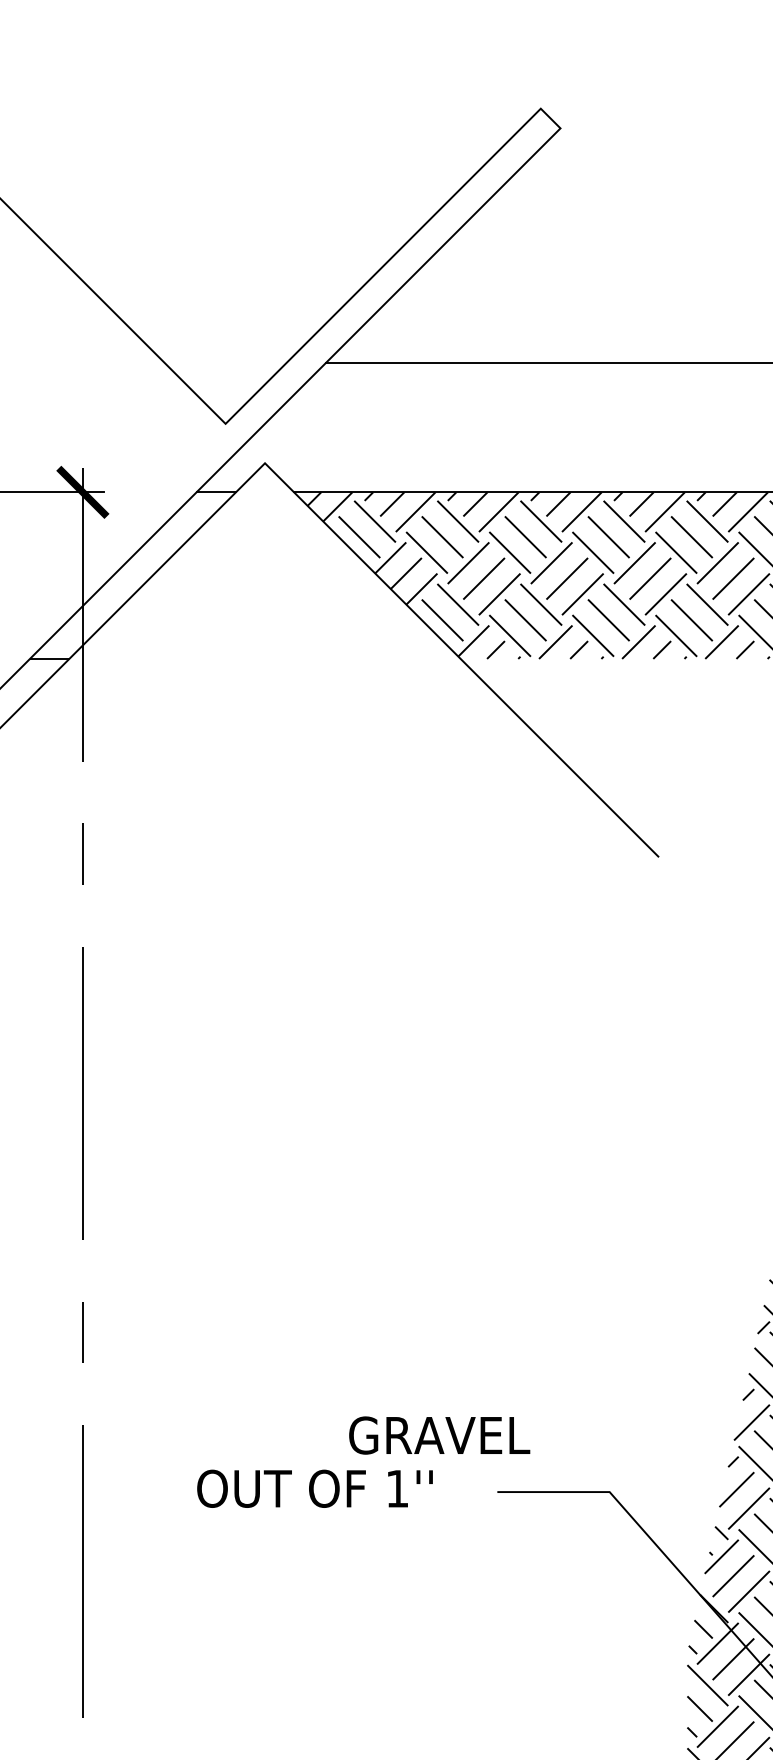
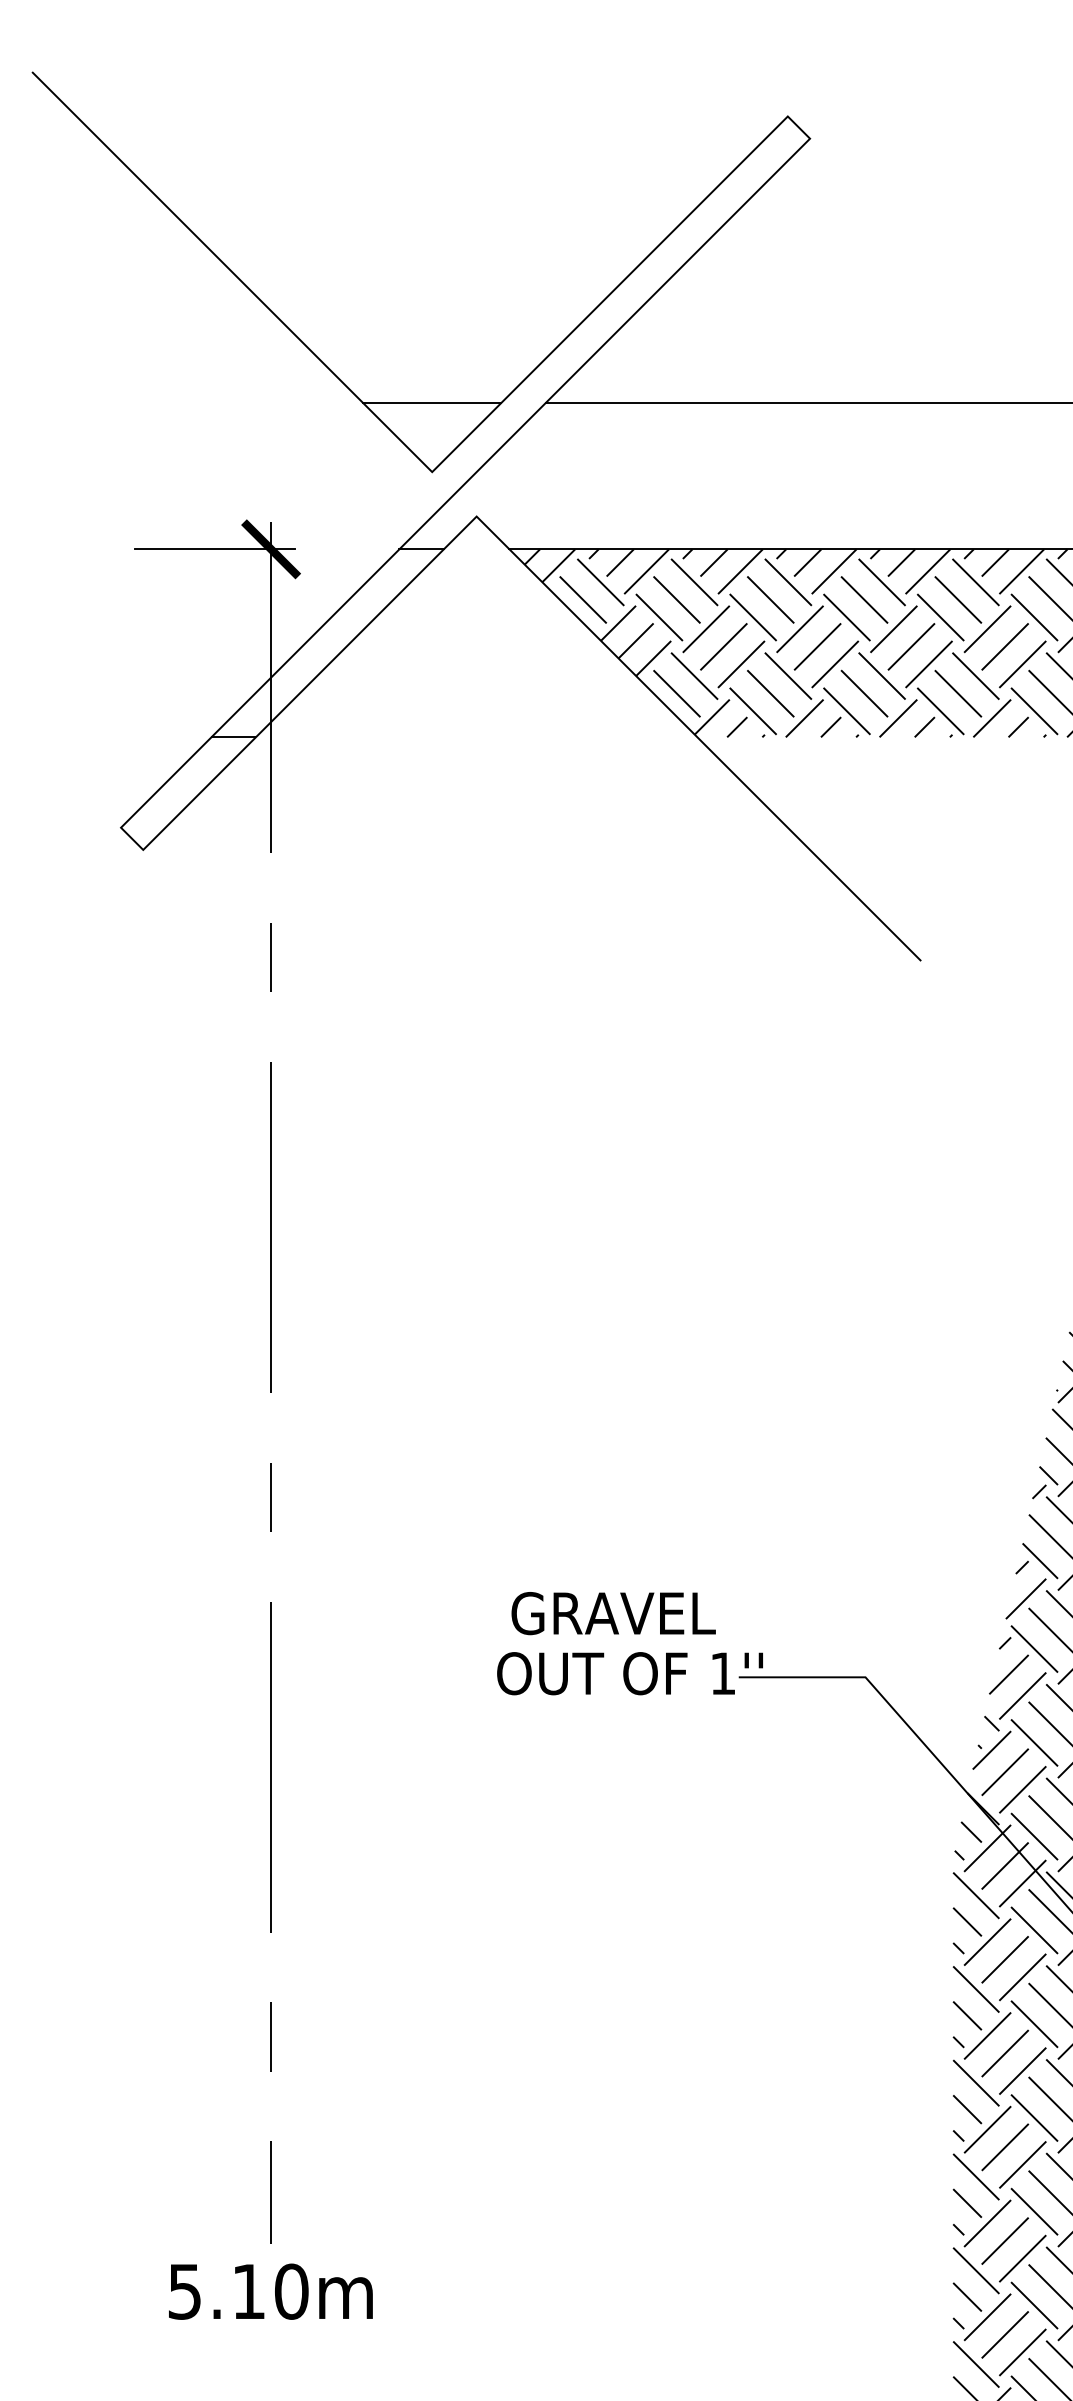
line: (225, 363) -> (432, 403), added
text: (439, 1435) -> (613, 1613), moved
text: (314, 1488) -> (629, 1673), moved

